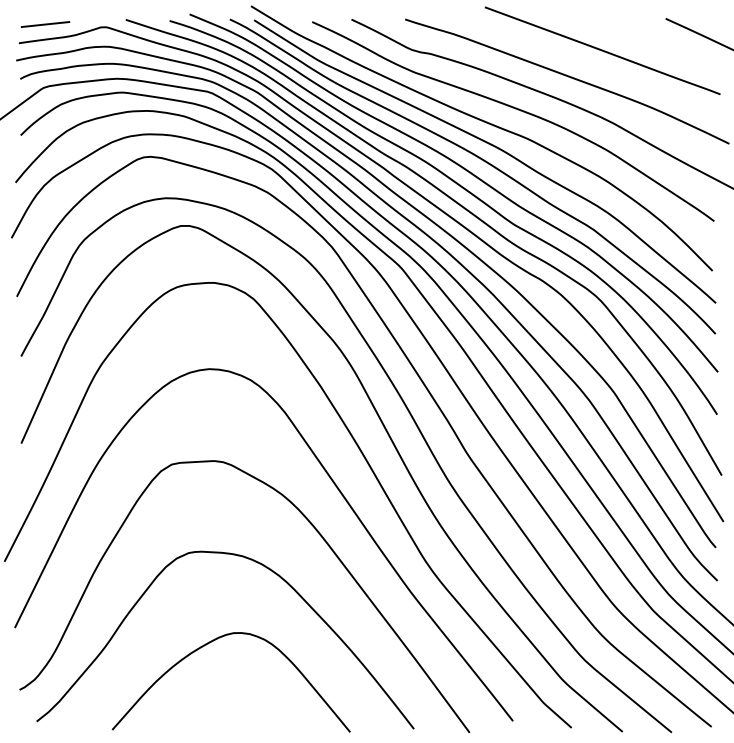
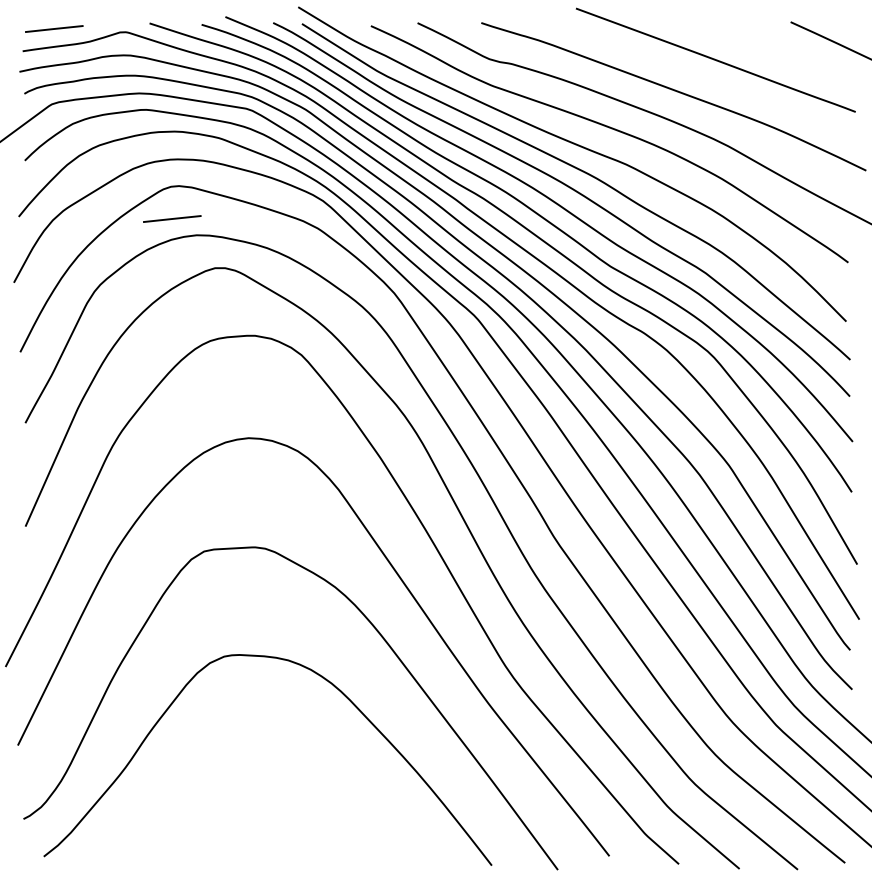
line: (145, 184) -> (172, 218), added
curve: (209, 643) -> (248, 764), removed

